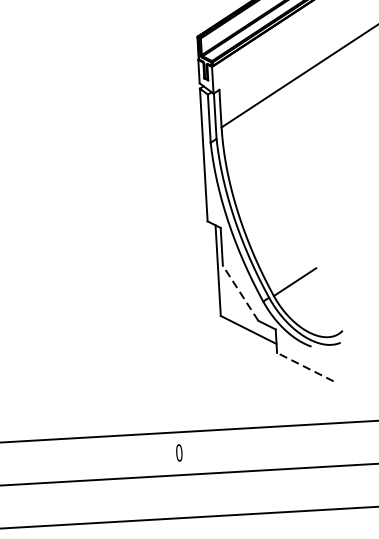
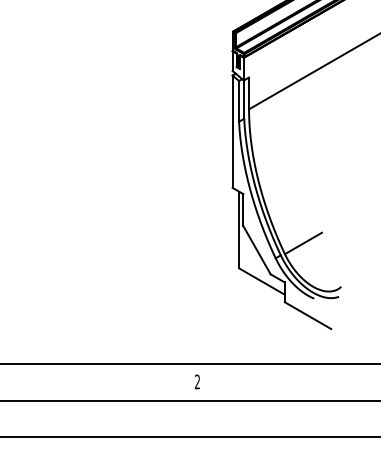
line: (240, 293) -> (256, 250), dashed -> solid
line: (305, 366) -> (308, 315), dashed -> solid
text: (179, 452) -> (197, 381), 0 -> 2

